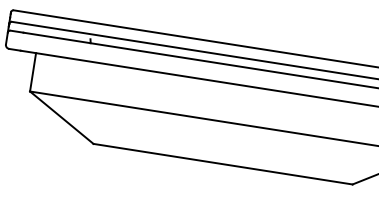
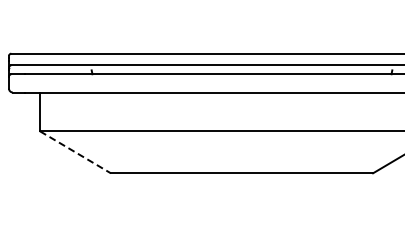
line: (61, 117) -> (75, 152), solid -> dashed

